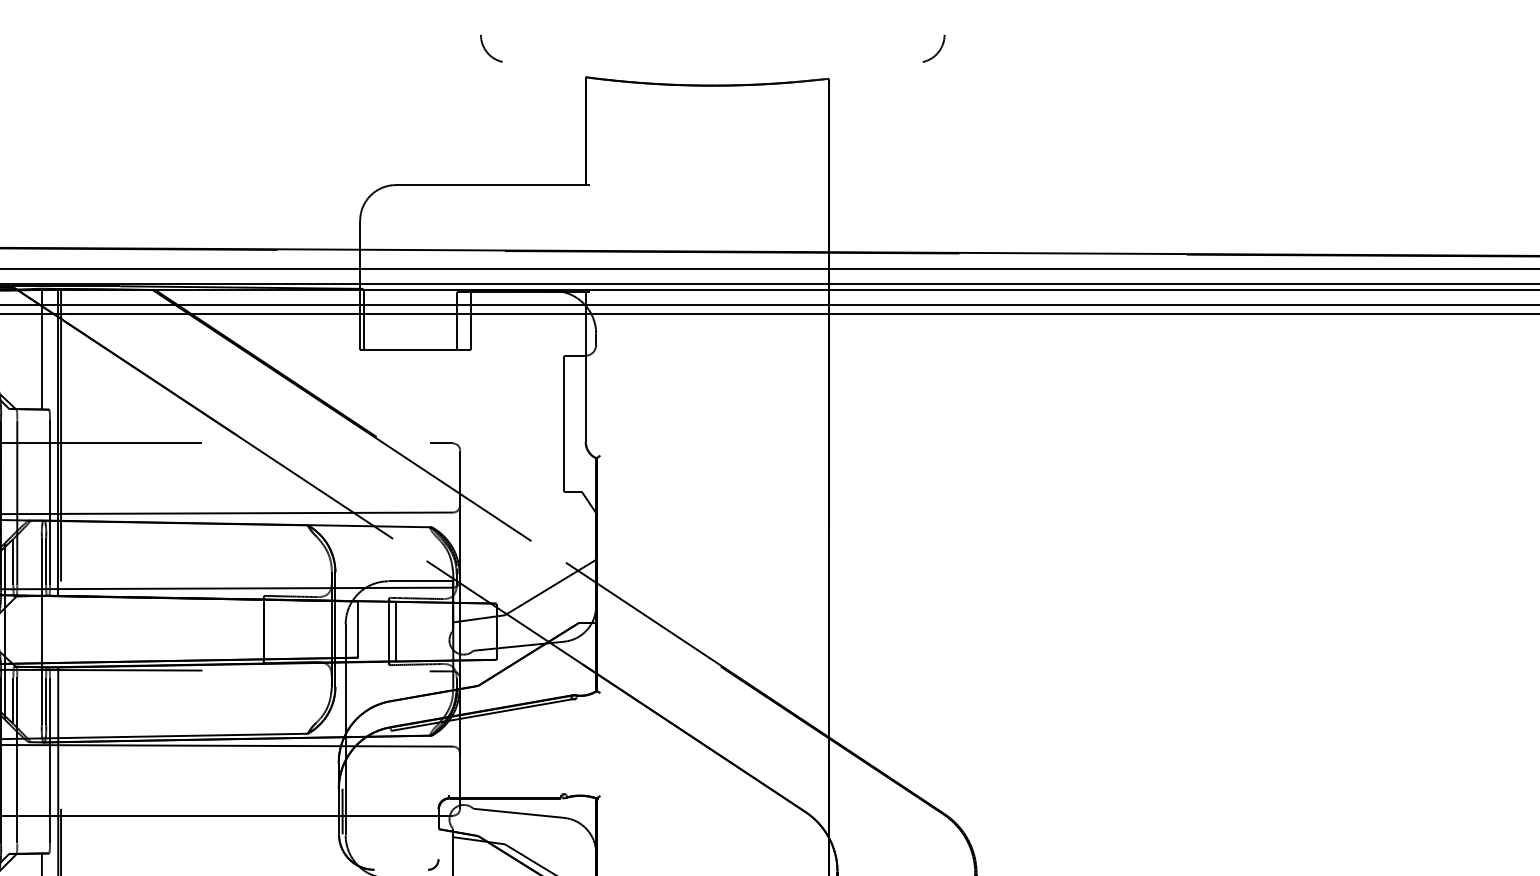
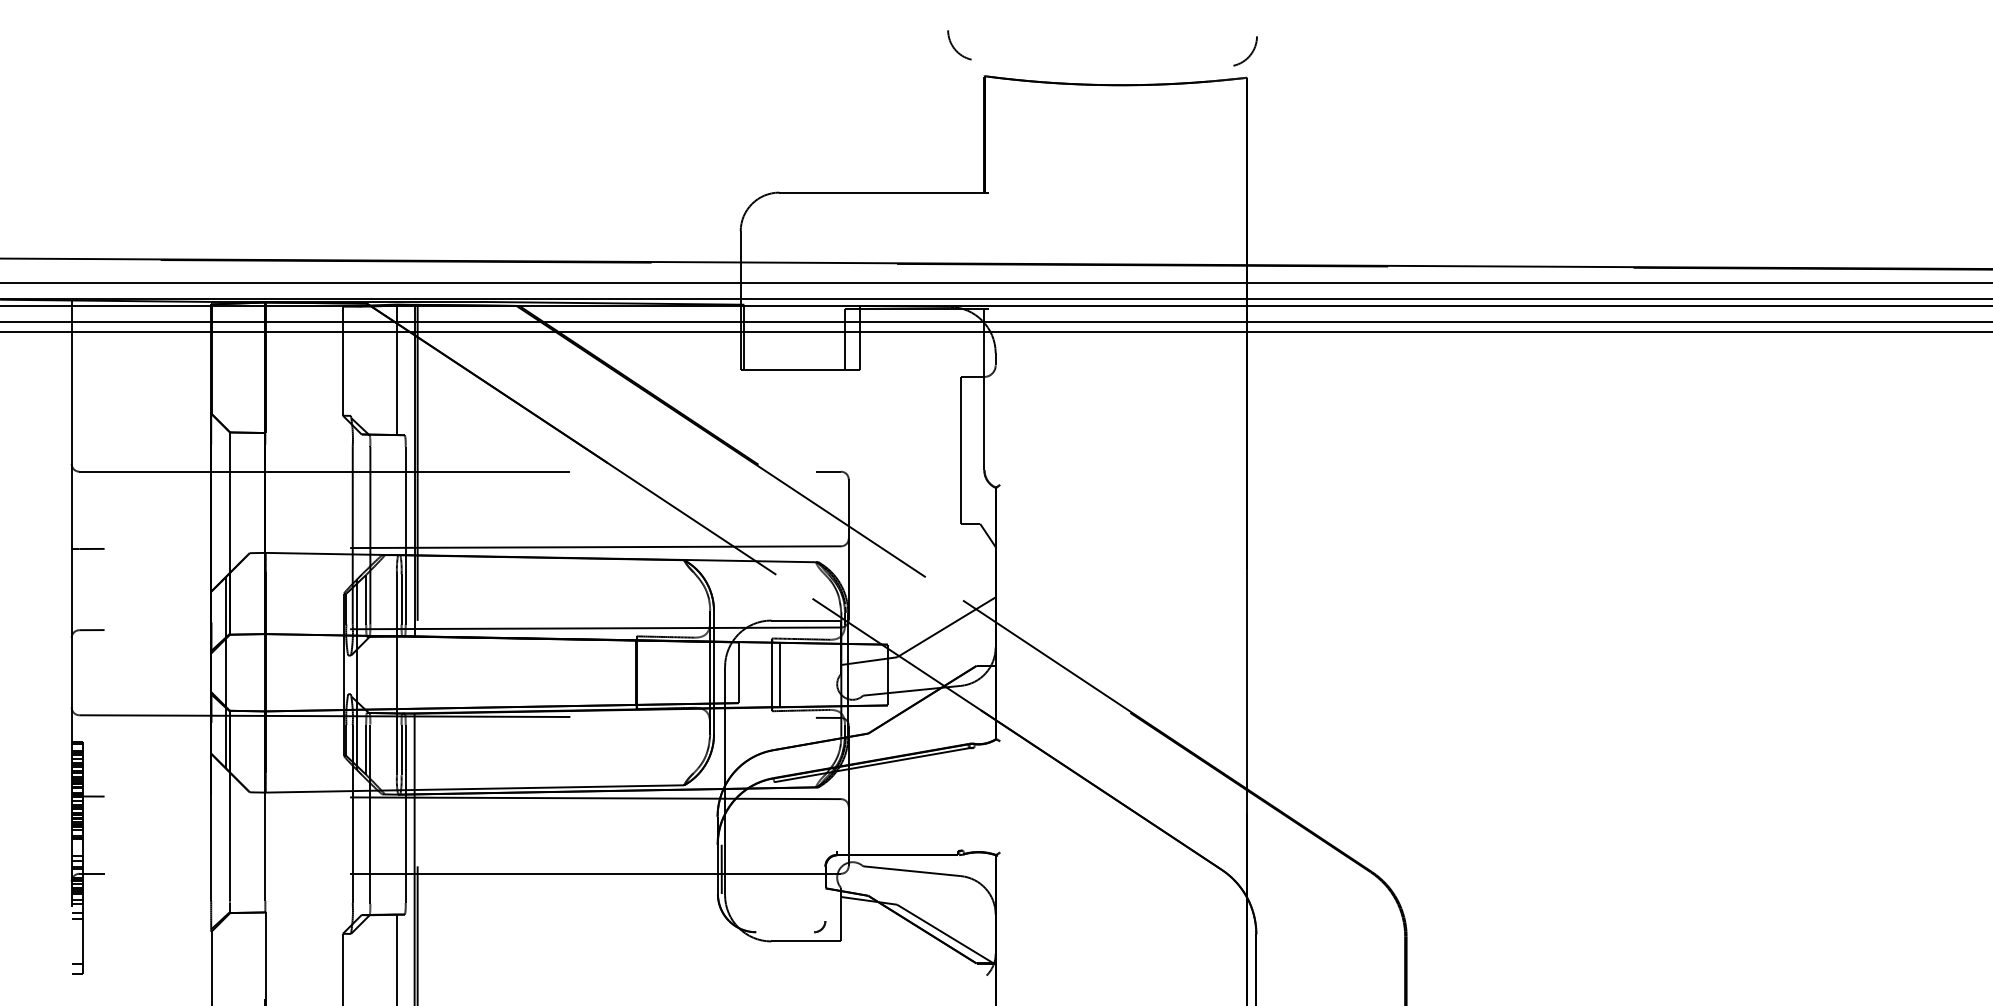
arc: (487, 51) -> (955, 48), moved
arc: (937, 51) -> (1249, 54), moved

